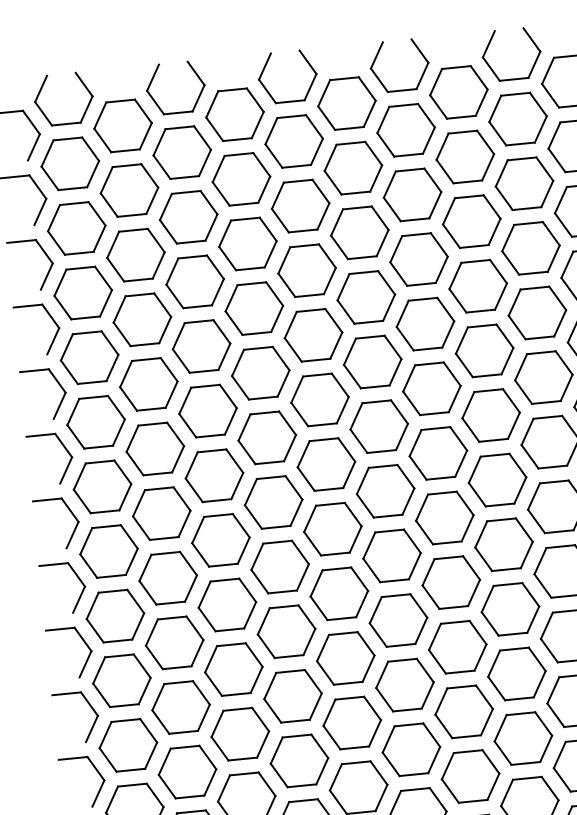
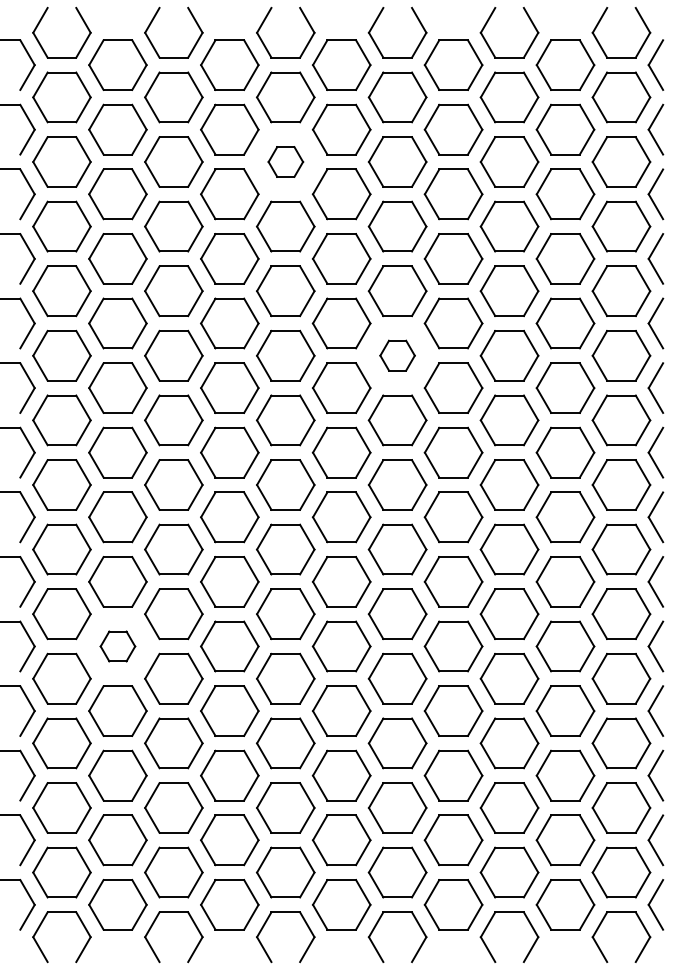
part: (300, 205) -> (285, 161), size x0.6
part: (431, 388) -> (397, 355), size x0.6
part: (180, 707) -> (117, 646), size x0.6

